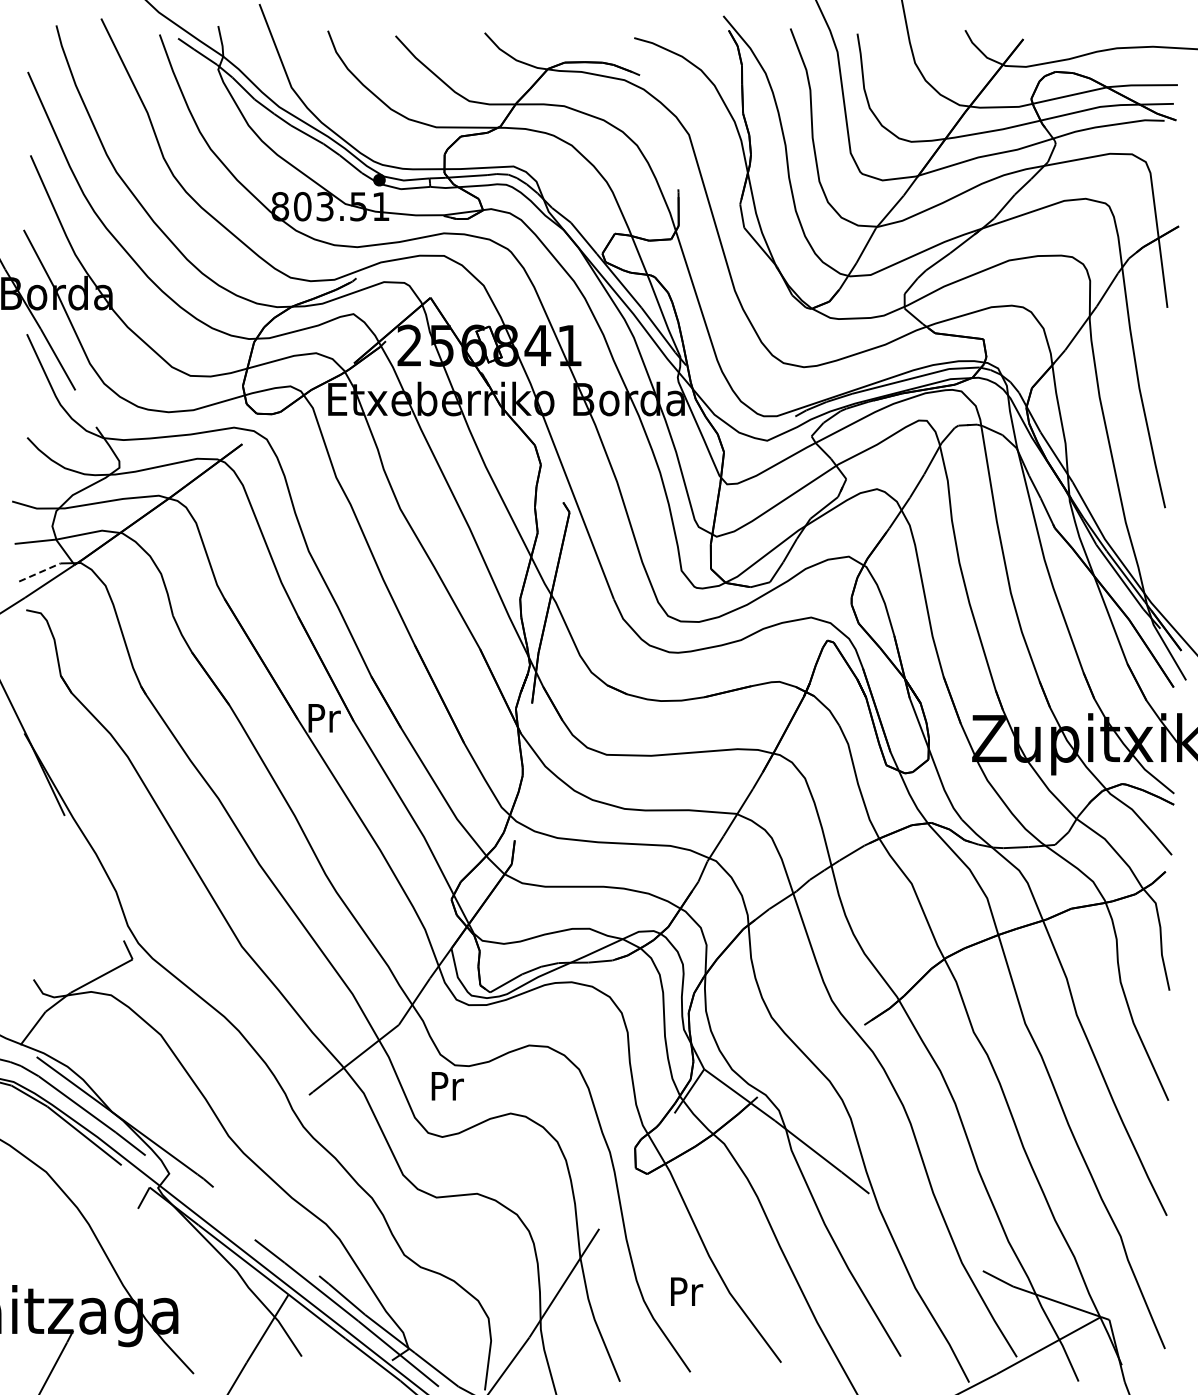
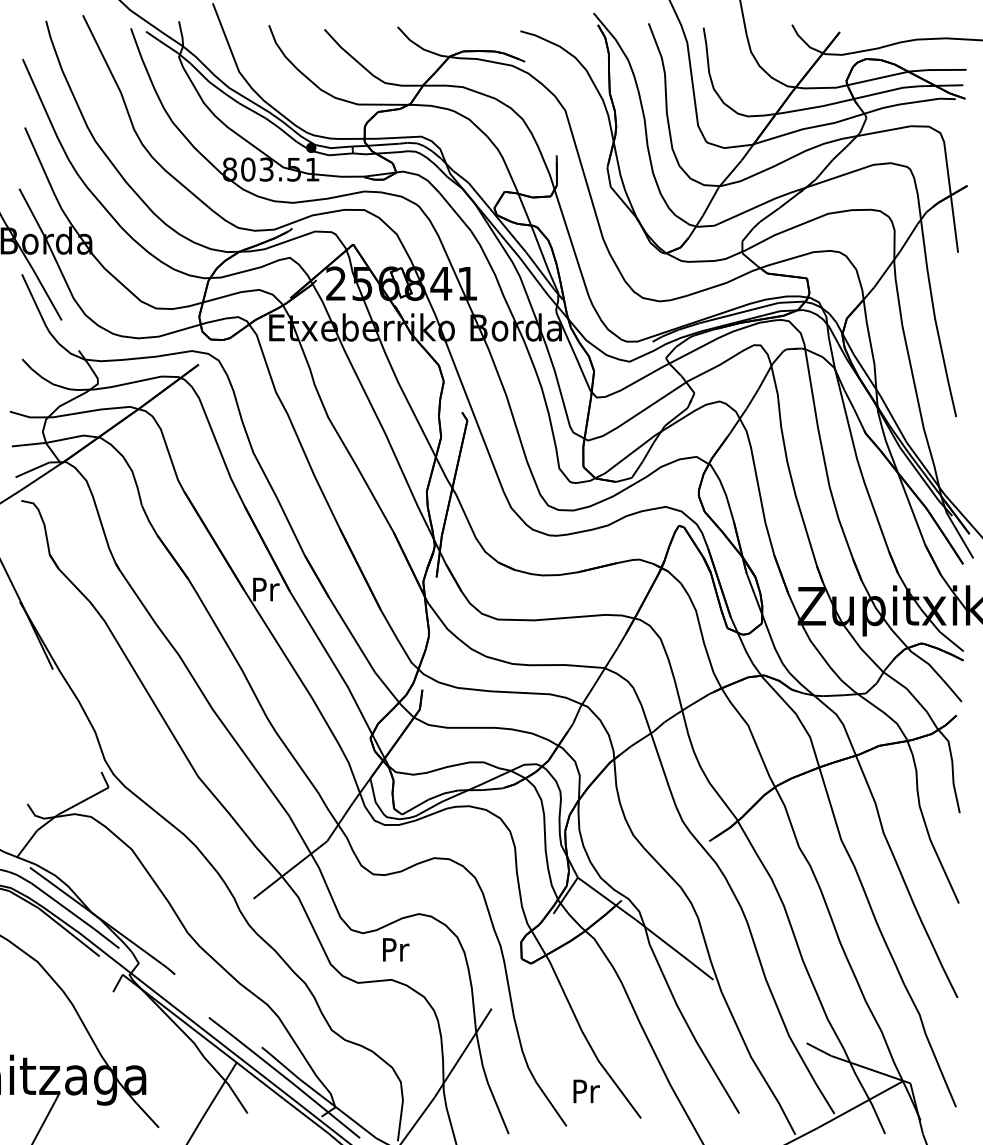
line: (39, 572) -> (32, 469), dashed -> solid
text: (447, 1086) -> (395, 950), moved
text: (687, 1291) -> (587, 1091), moved

